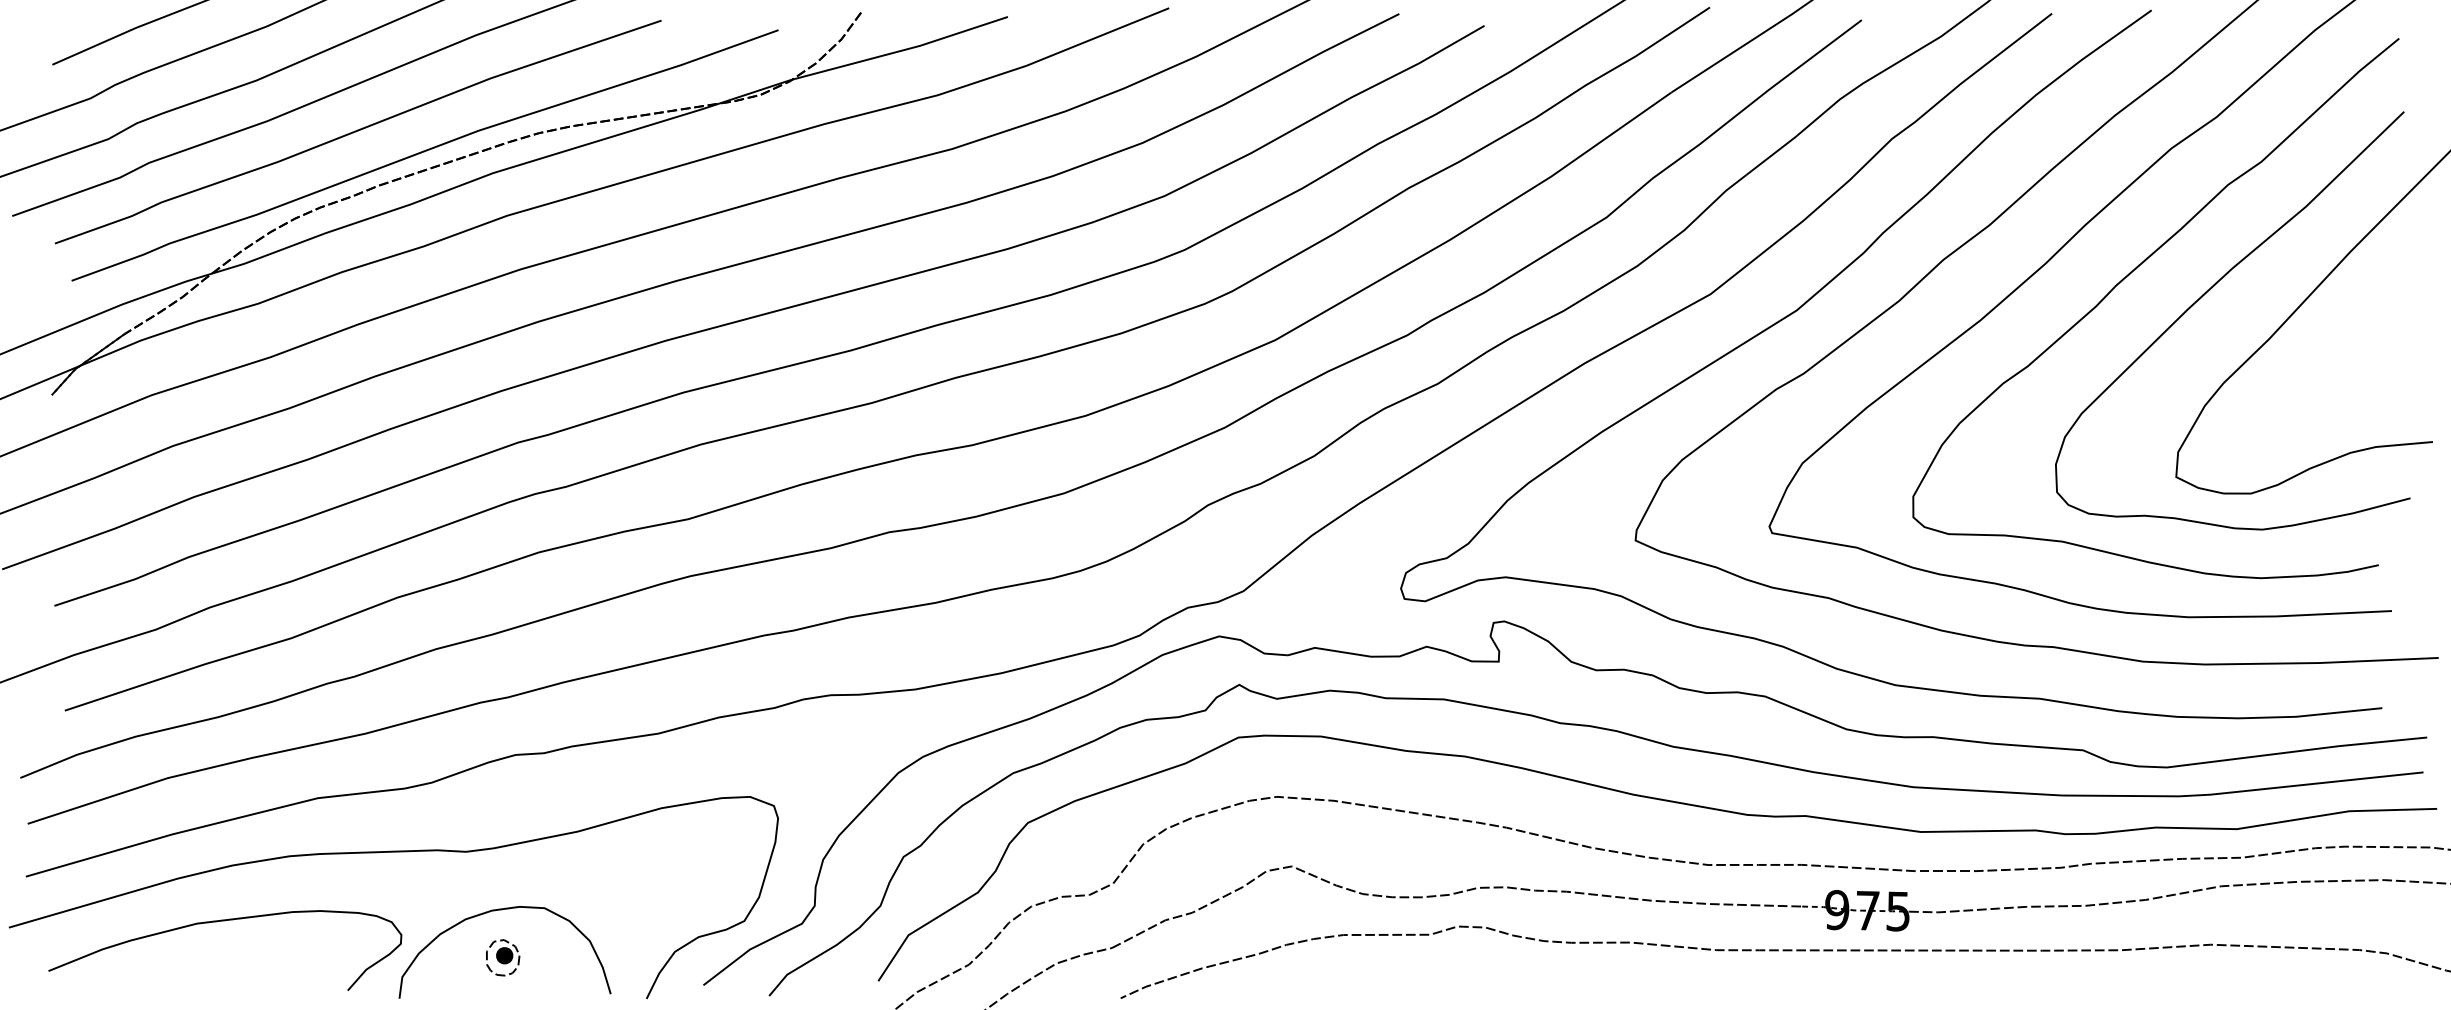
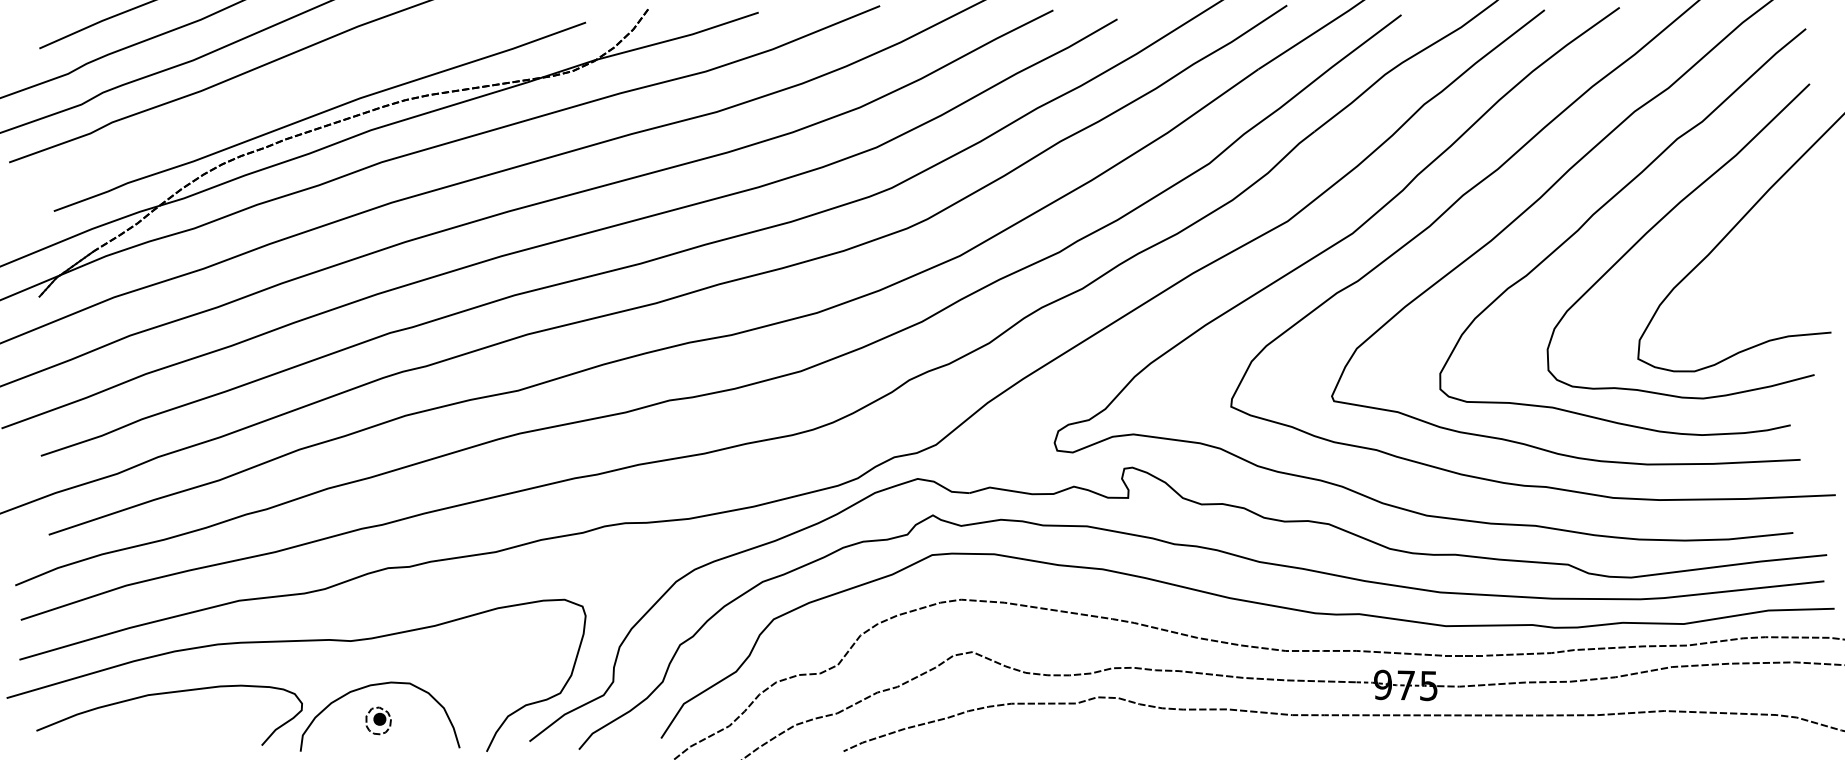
curve: (358, 131) -> (269, 98), removed

